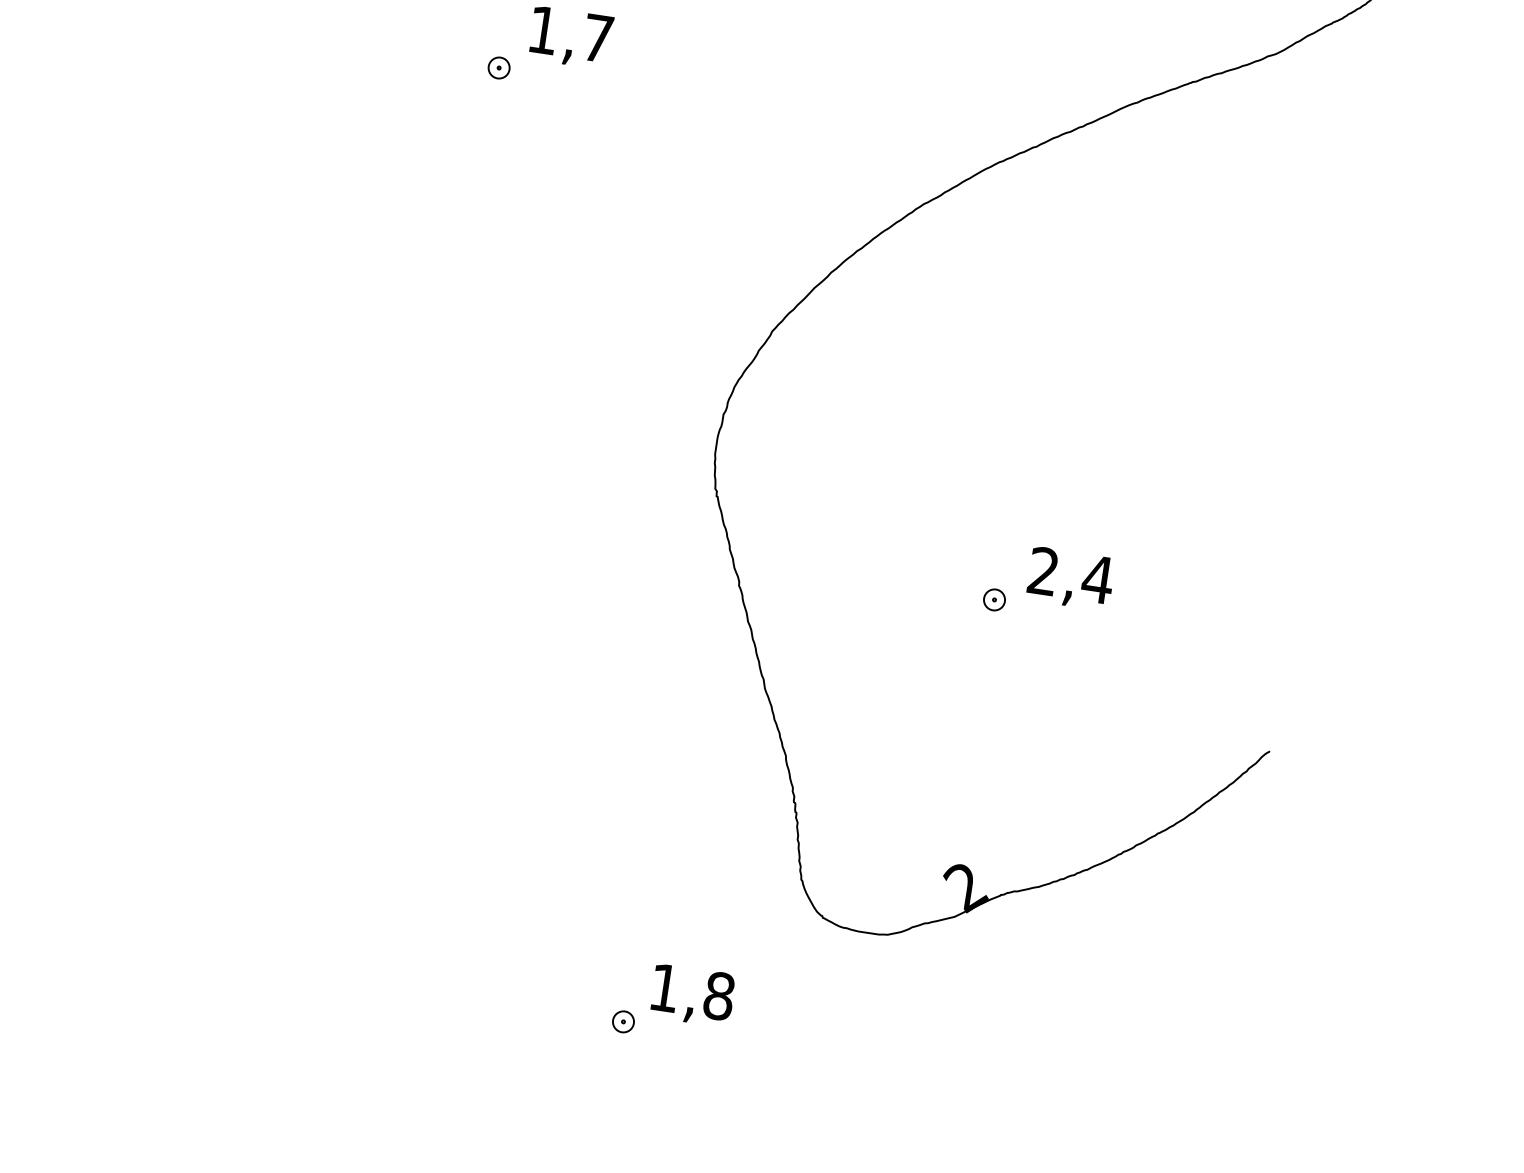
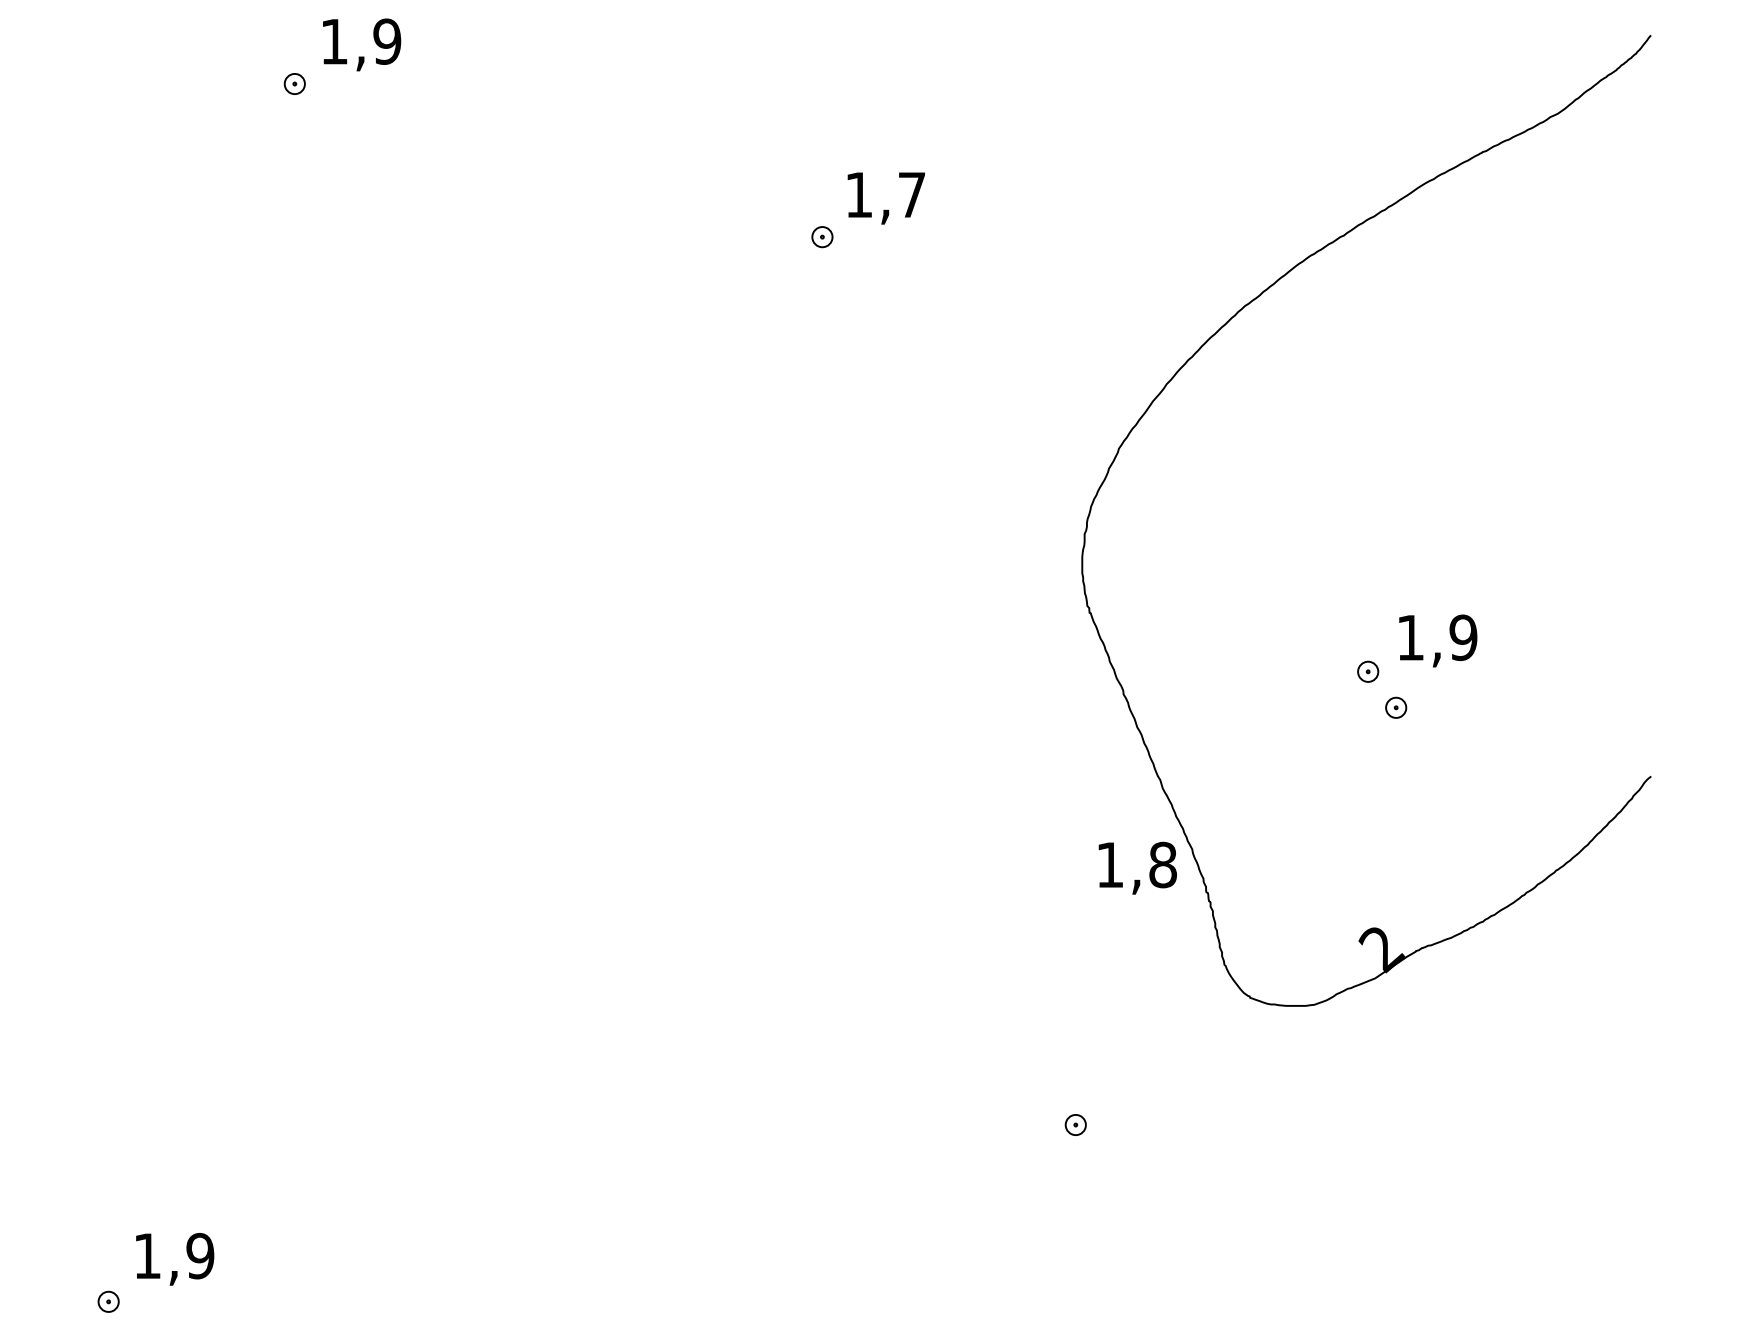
text: (1071, 575) -> (1437, 637), 2,4 -> 1,9
part: (1018, 641) -> (1396, 707), added
text: (692, 994) -> (1137, 867), moved

